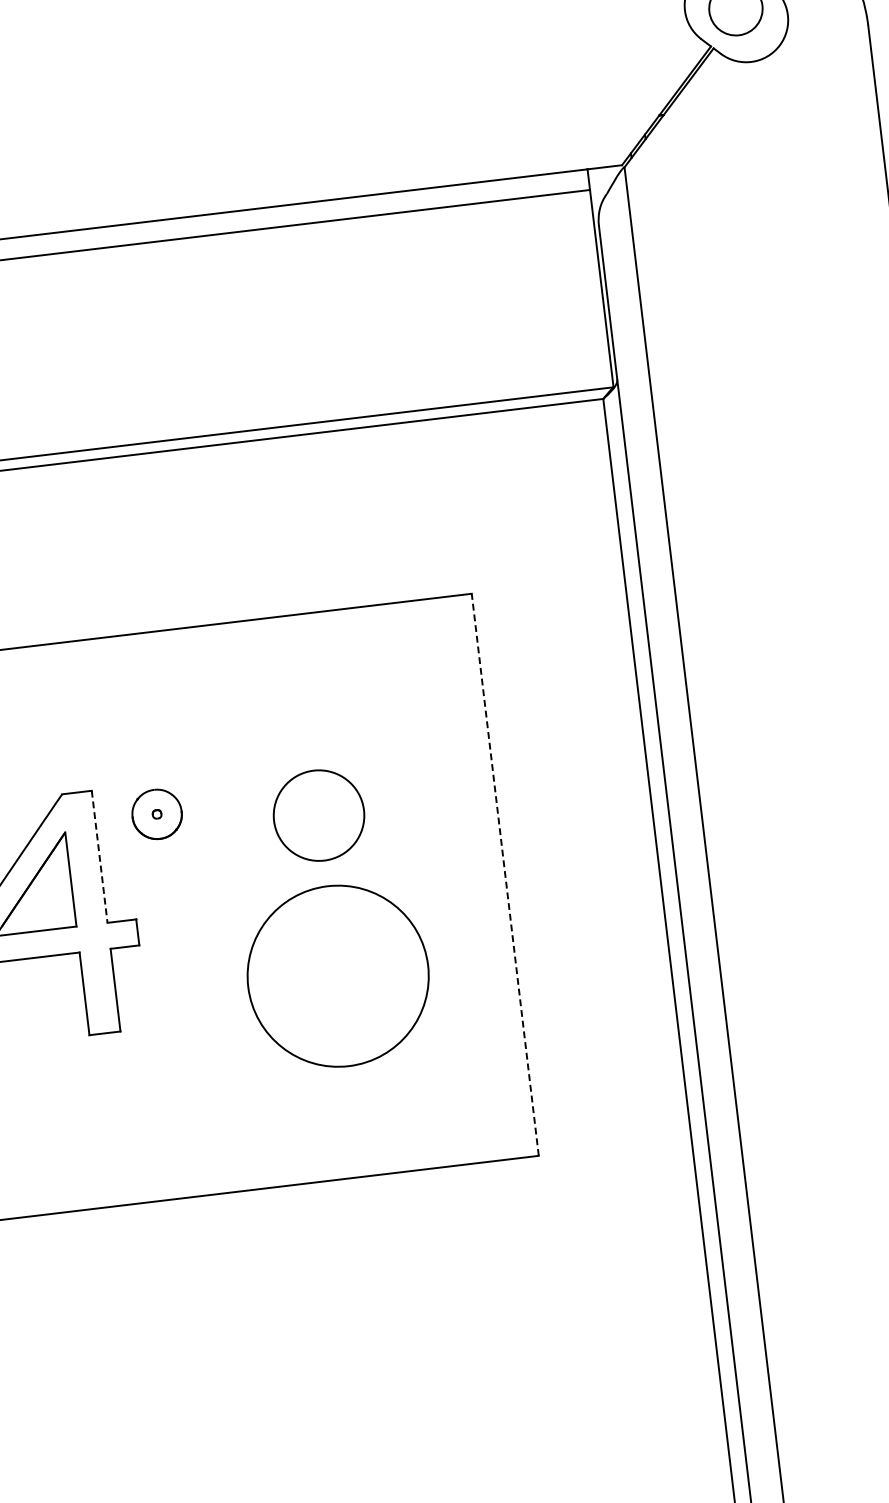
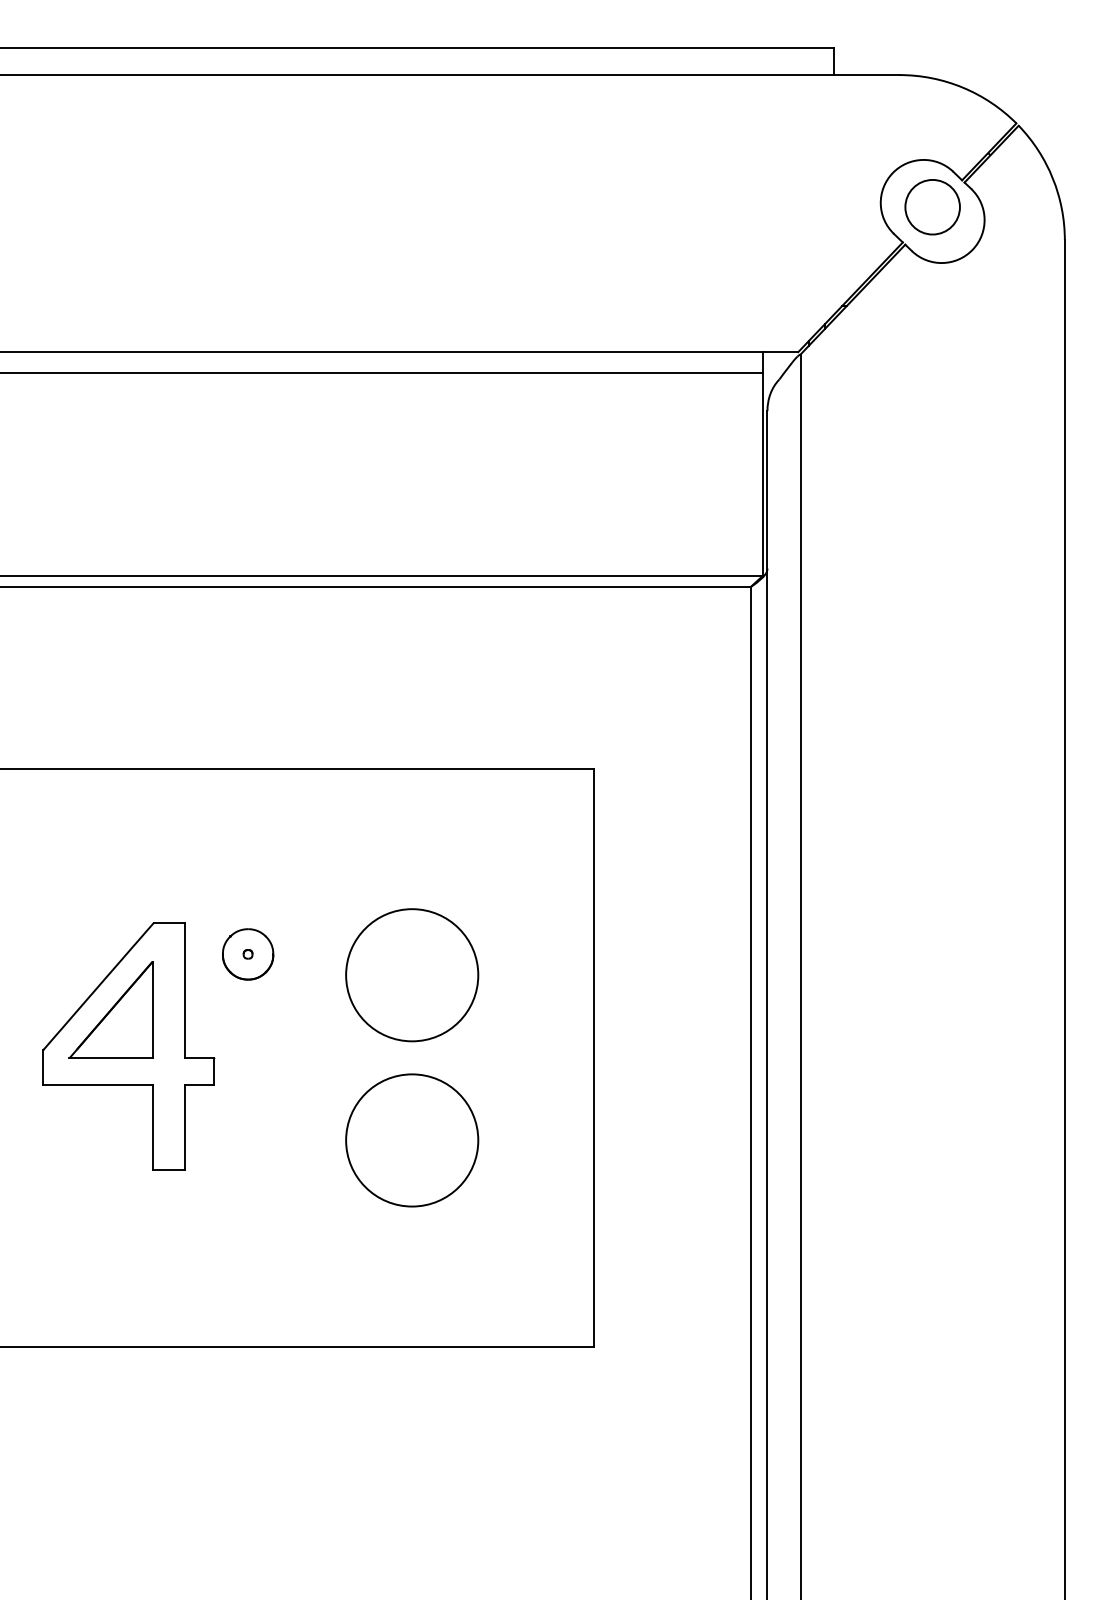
circle: (319, 815) -> (412, 975), size x1.43
line: (99, 856) -> (184, 990), dashed -> solid
line: (504, 874) -> (593, 1057), dashed -> solid
circle: (338, 976) -> (412, 1140), size x0.71

